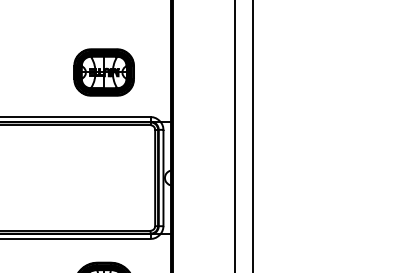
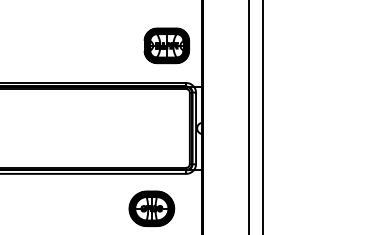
part: (103, 72) -> (166, 45), moved

